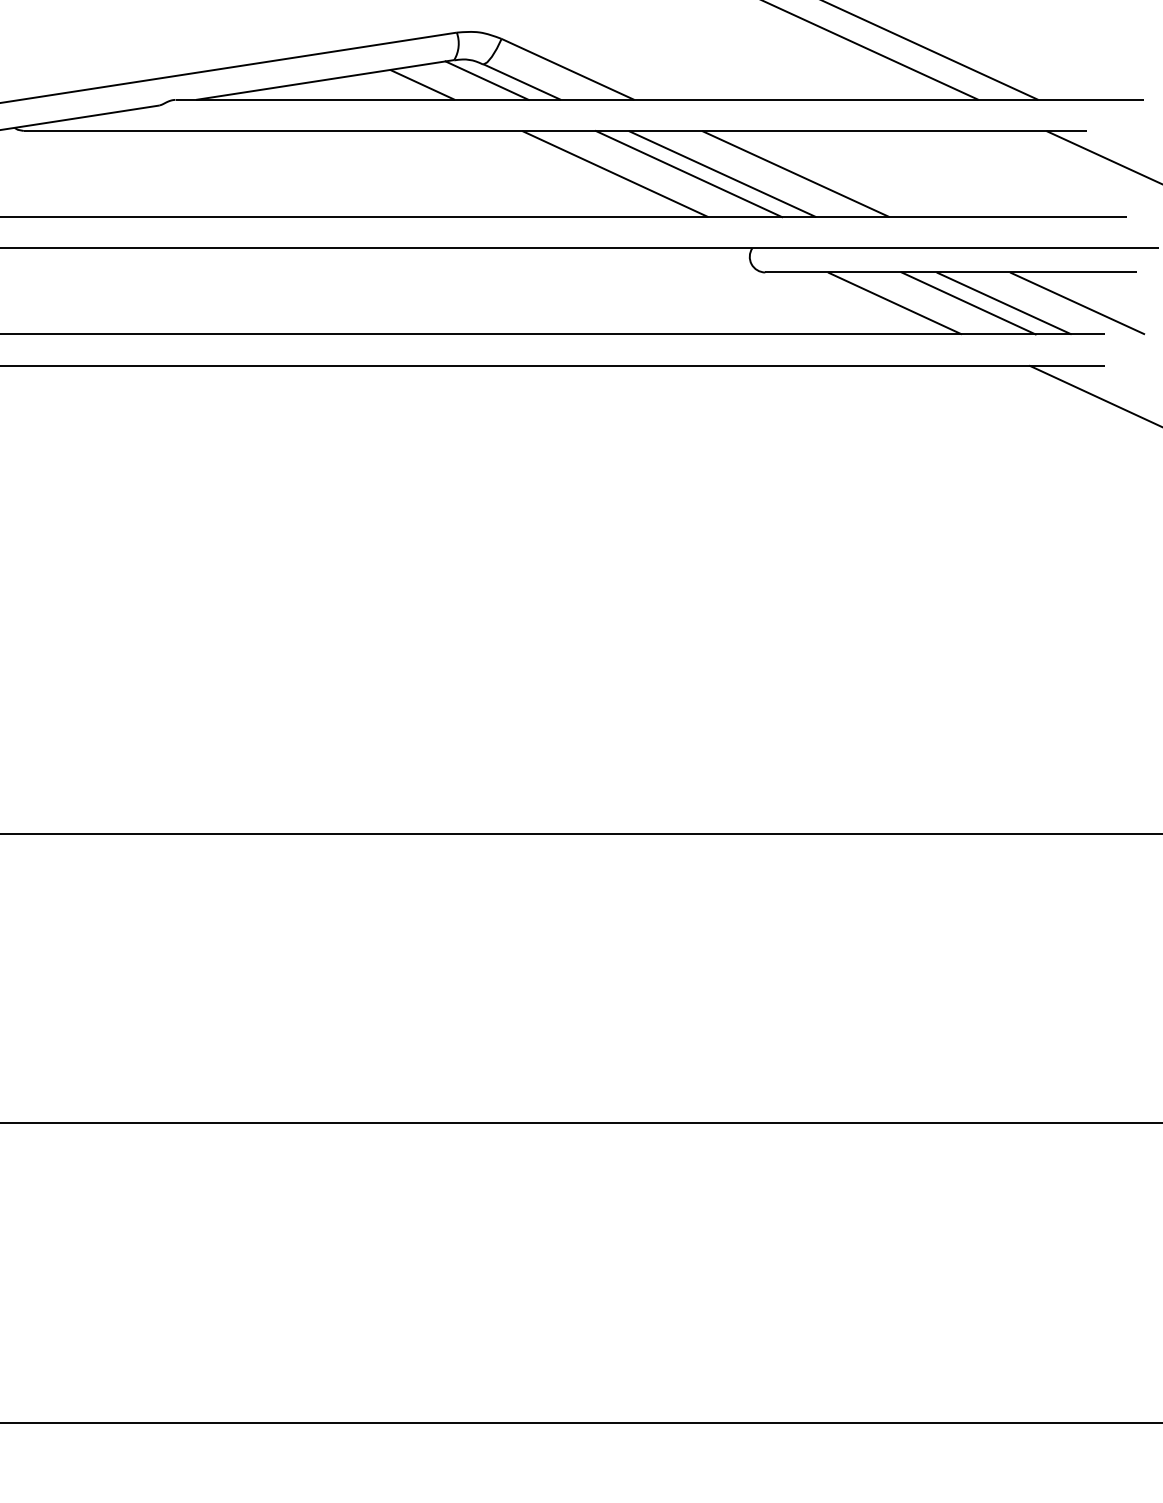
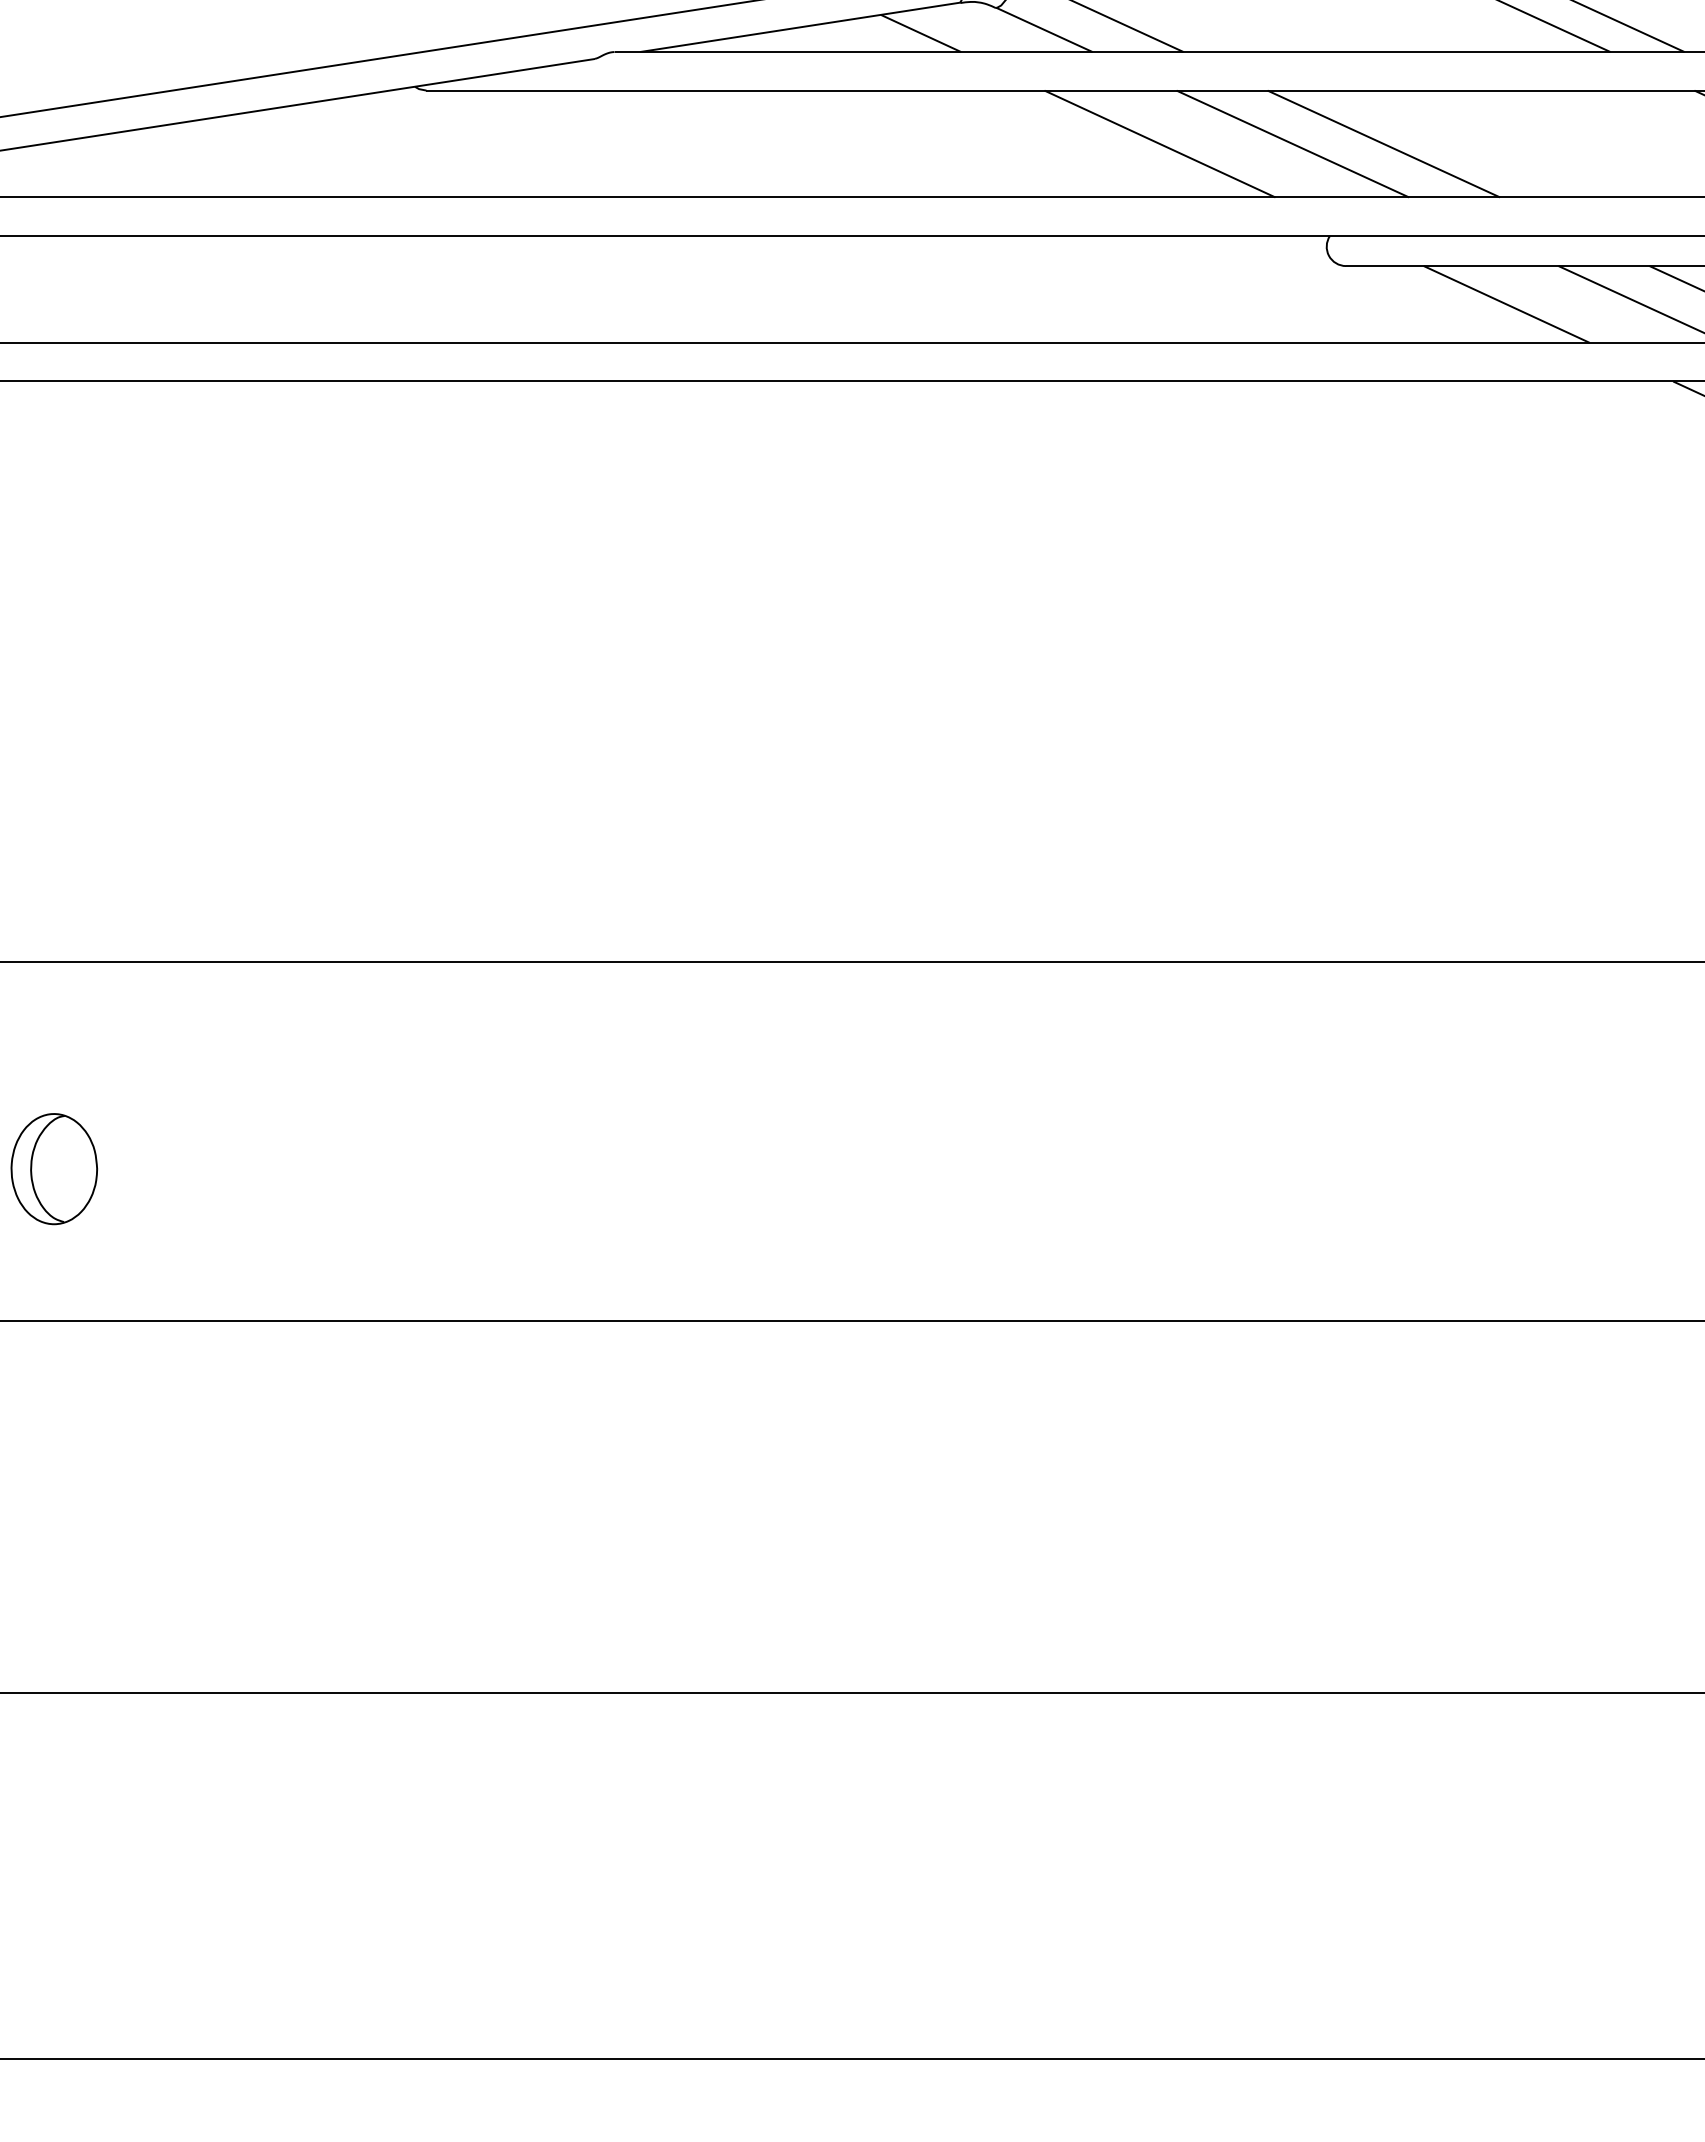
line: (486, 80) -> (1000, 28), removed
line: (688, 173) -> (1250, 143), removed
line: (968, 303) -> (1598, 304), removed

